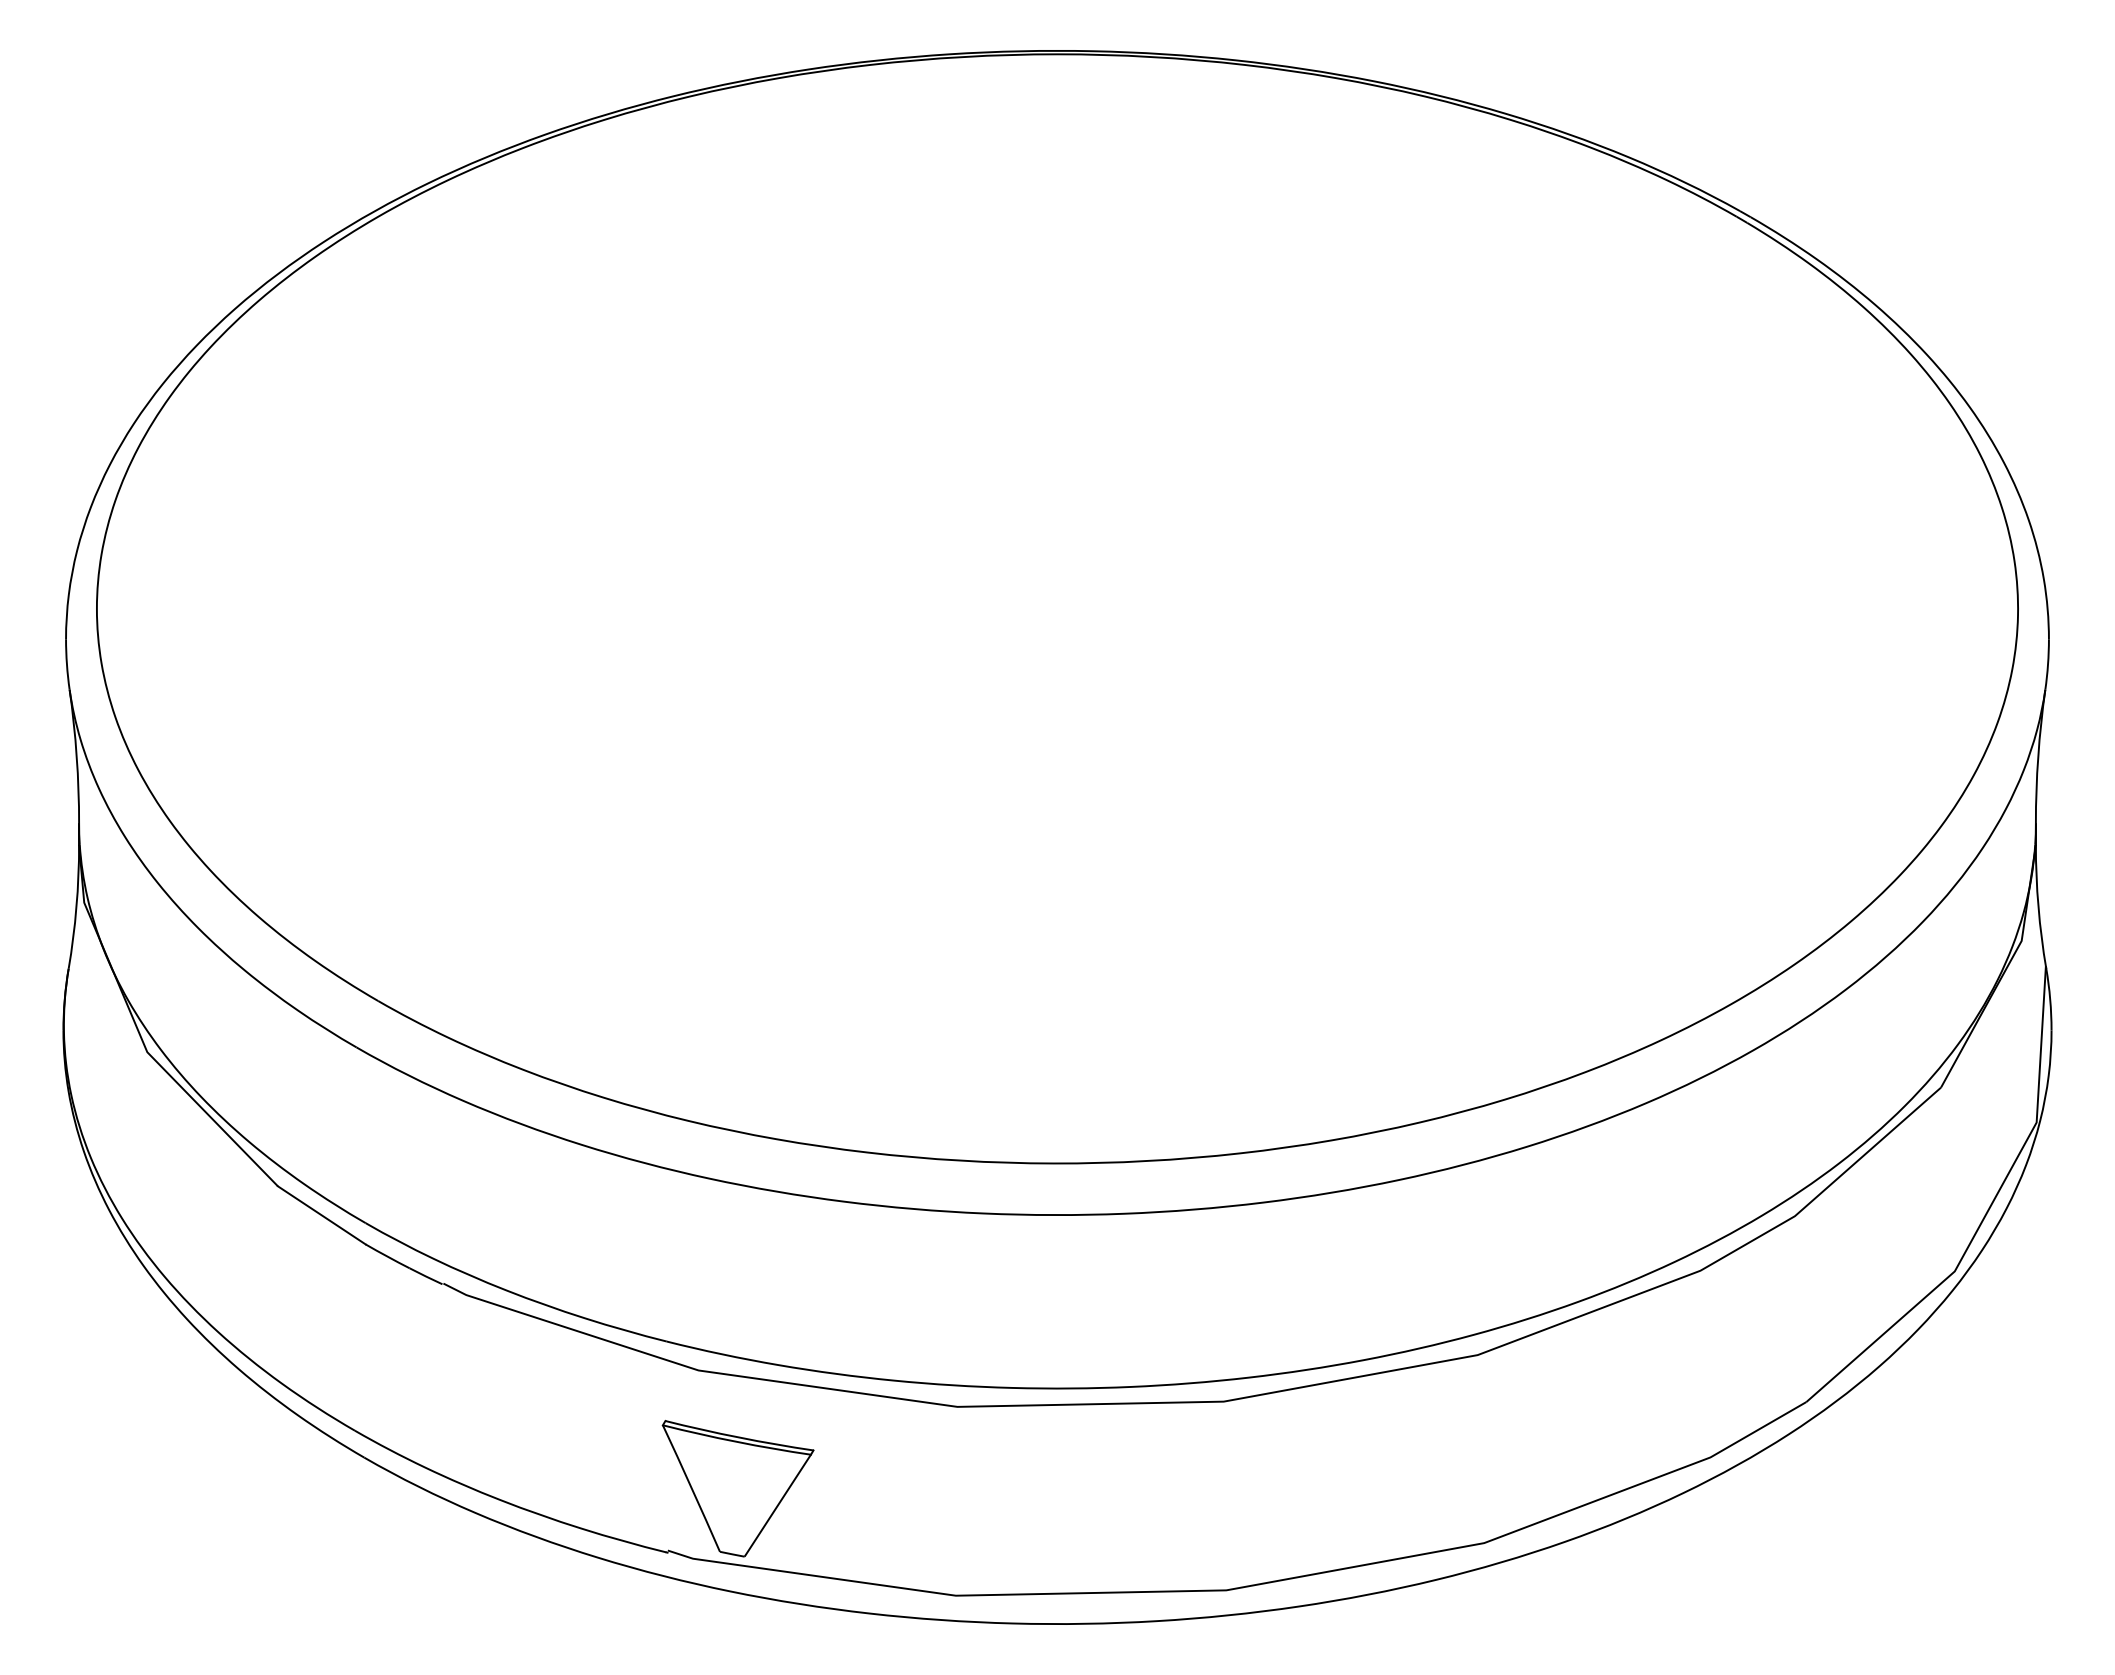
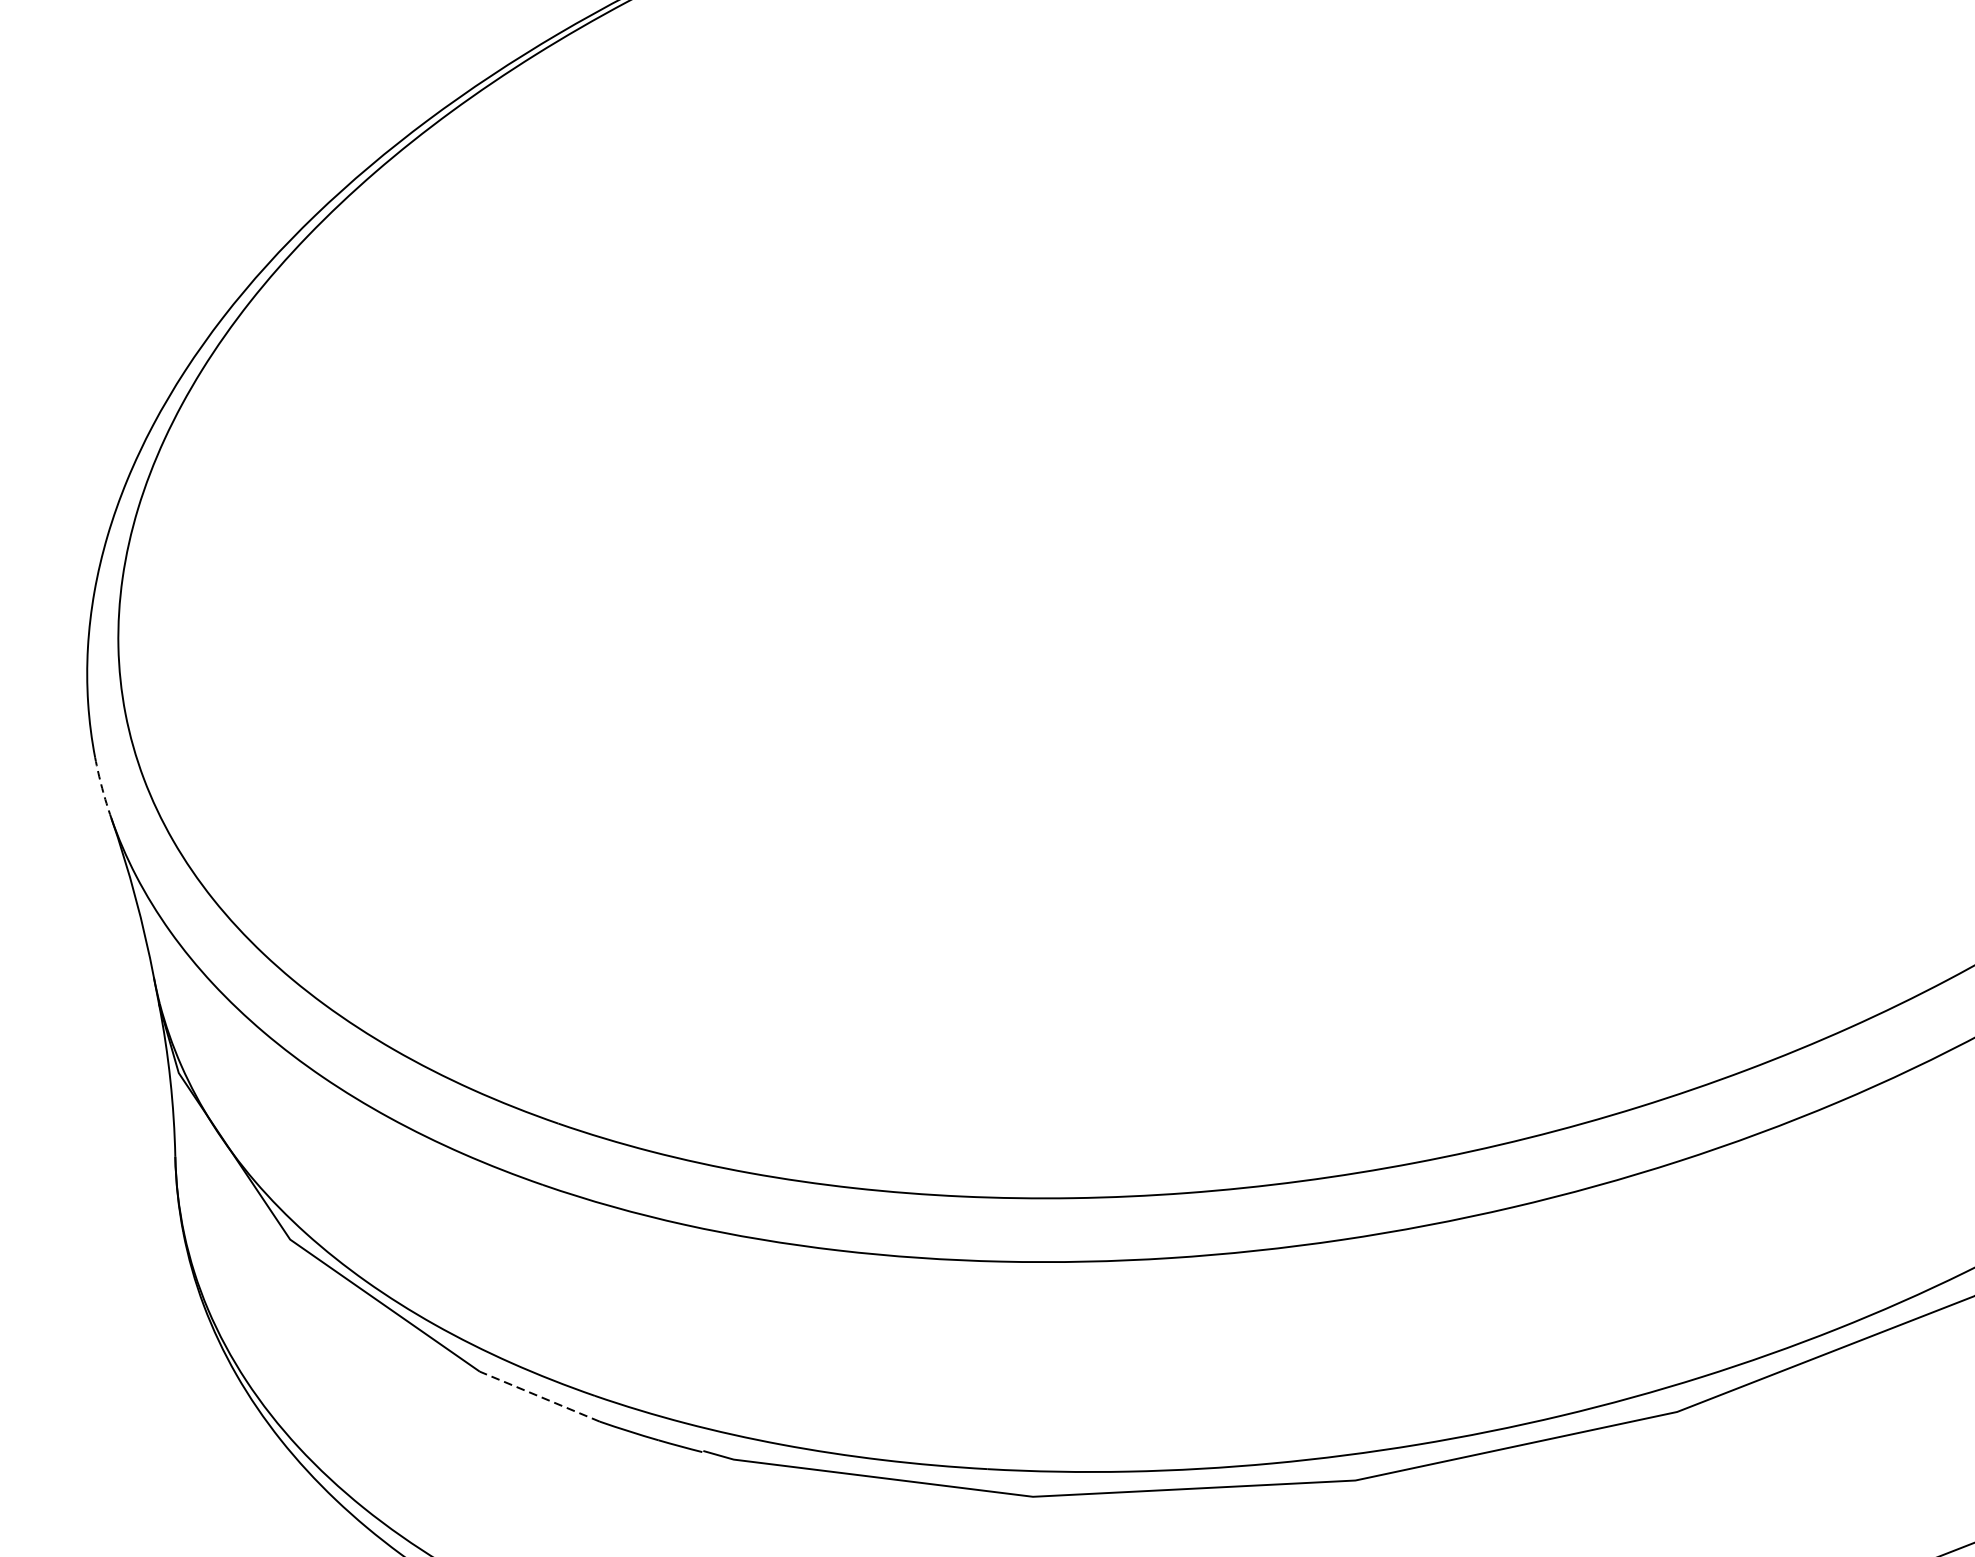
arc: (66, 664) -> (101, 788), solid -> dashed
line: (321, 1215) -> (539, 1396), solid -> dashed

